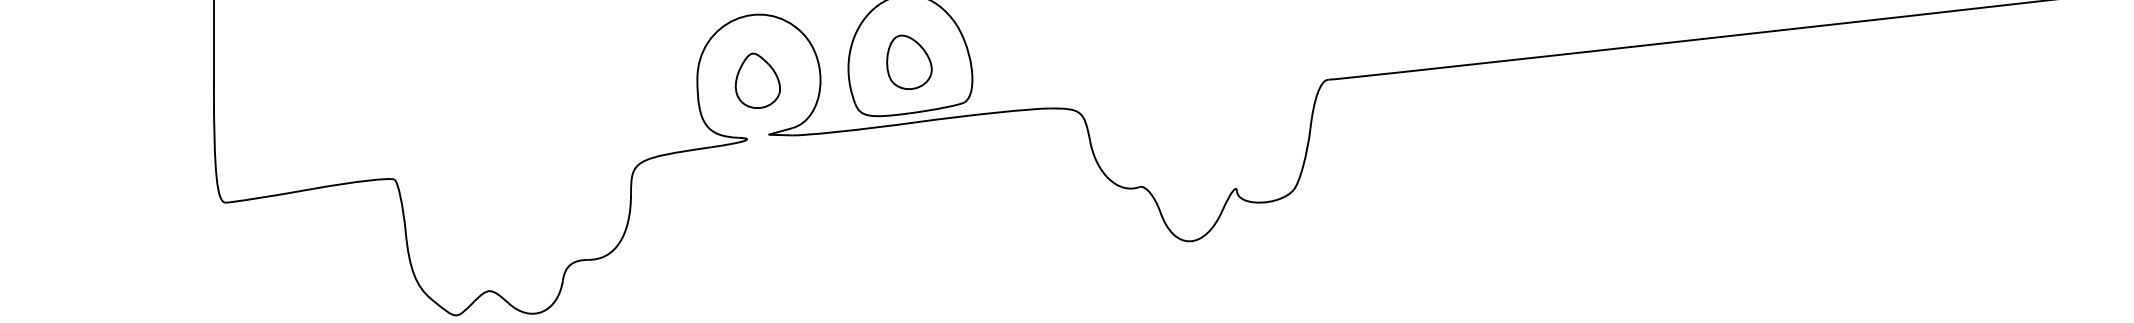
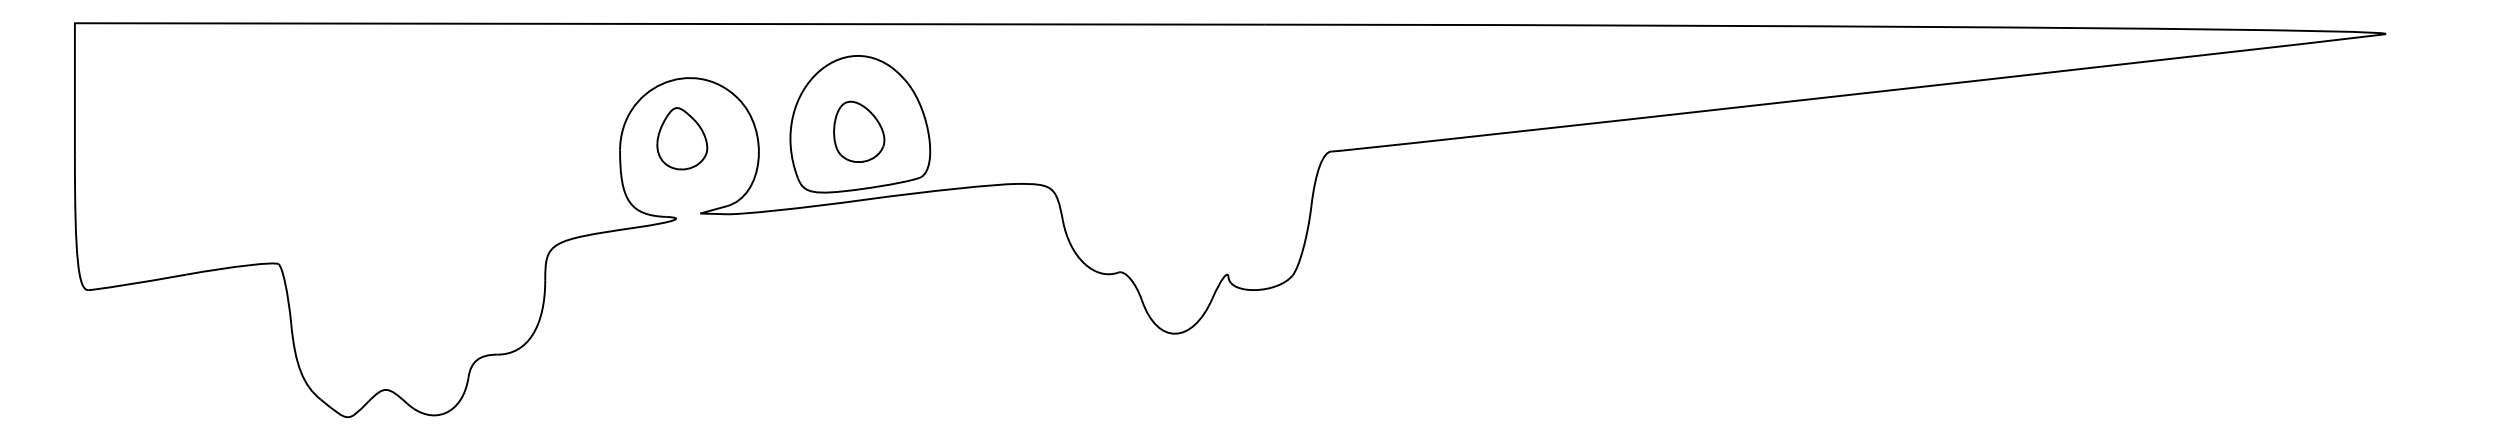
part: (758, 80) -> (682, 138), moved

